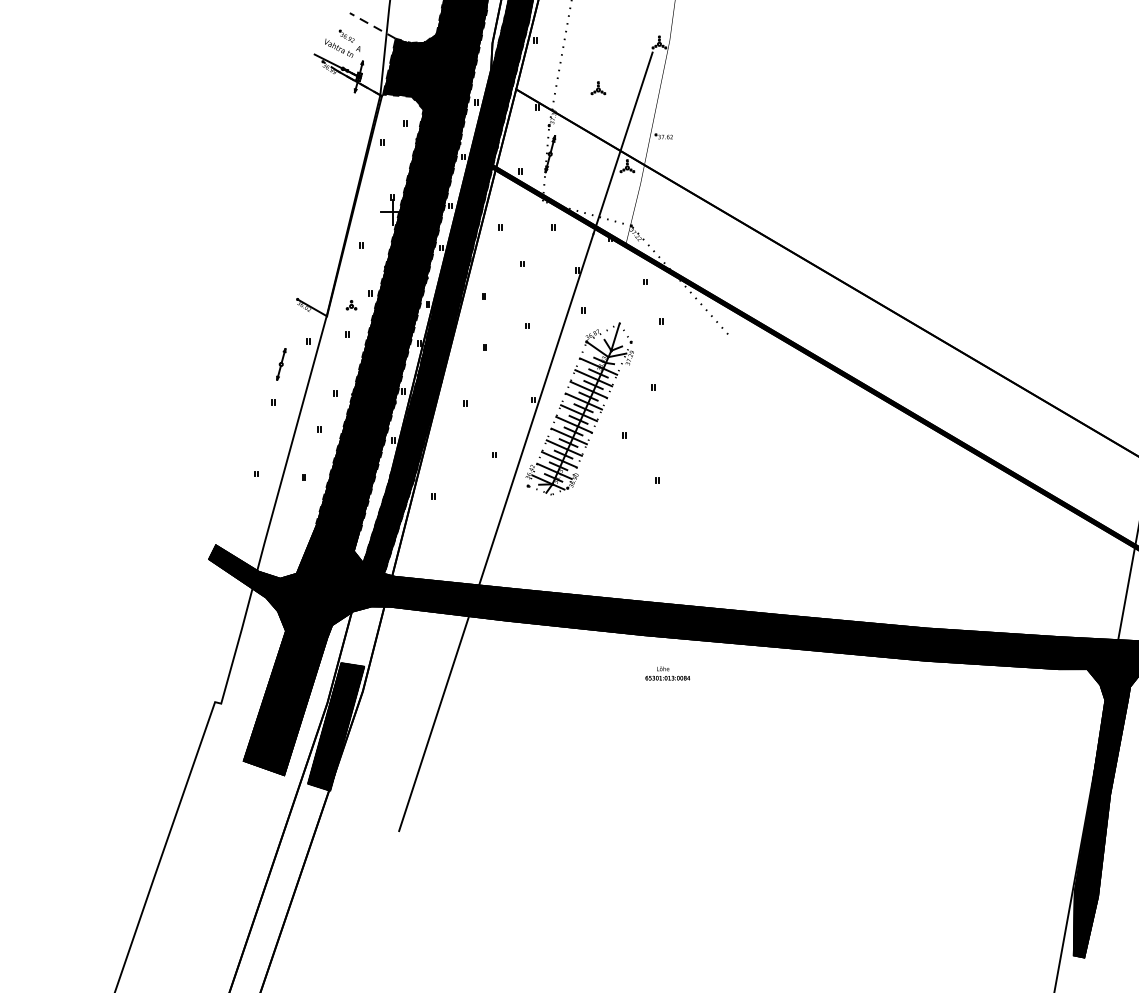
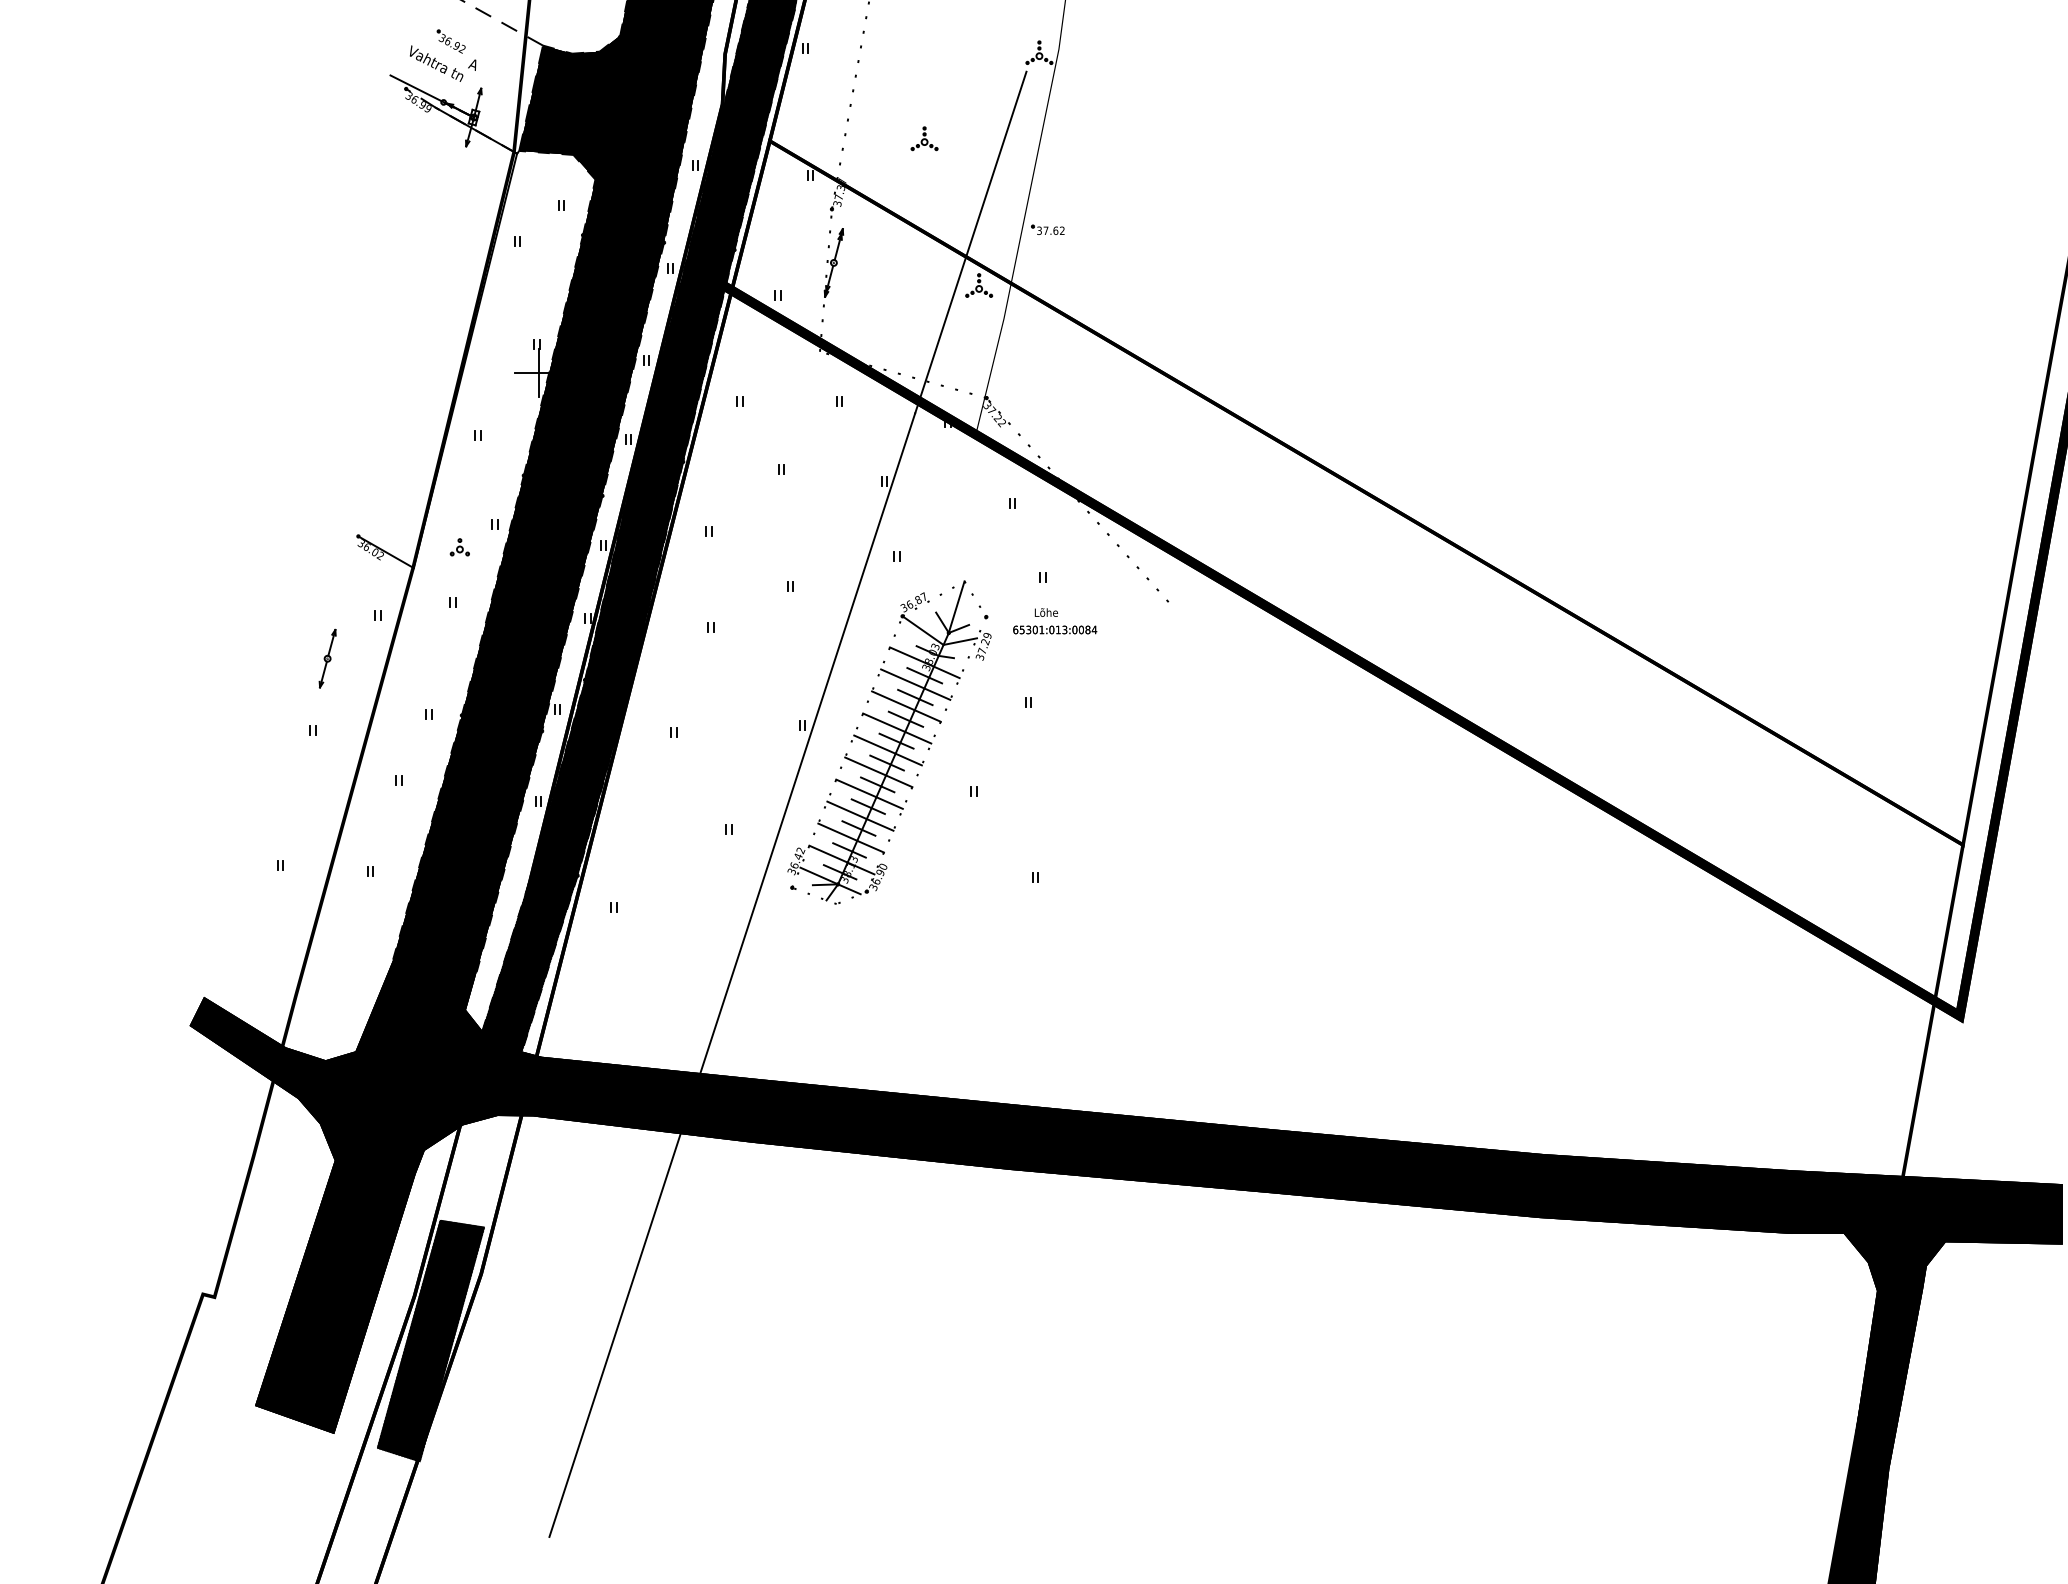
text: (667, 673) -> (1054, 621), moved

